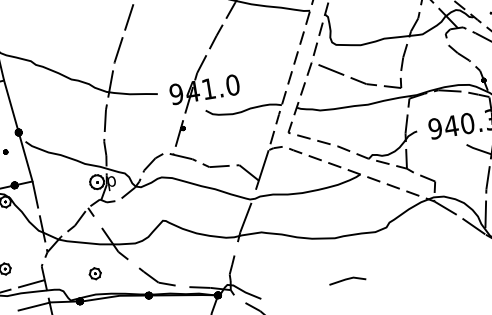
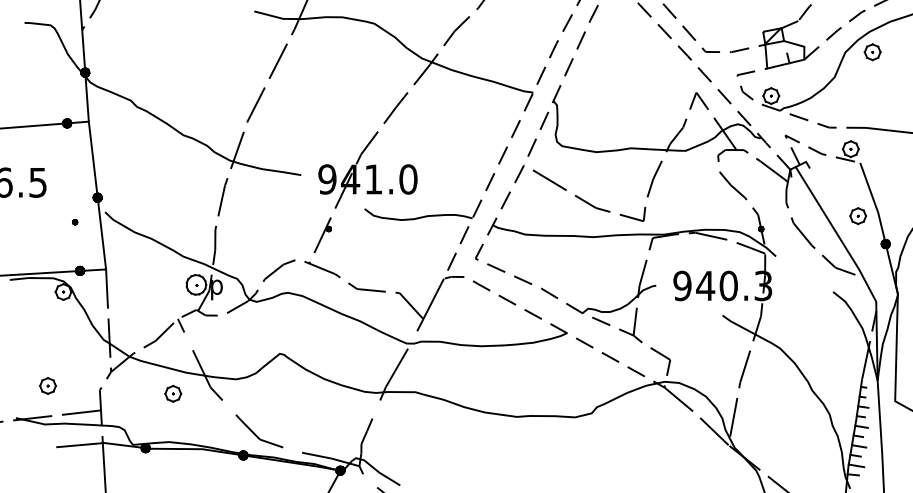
part: (95, 273) -> (173, 393), moved
line: (346, 279) -> (524, 477), removed

